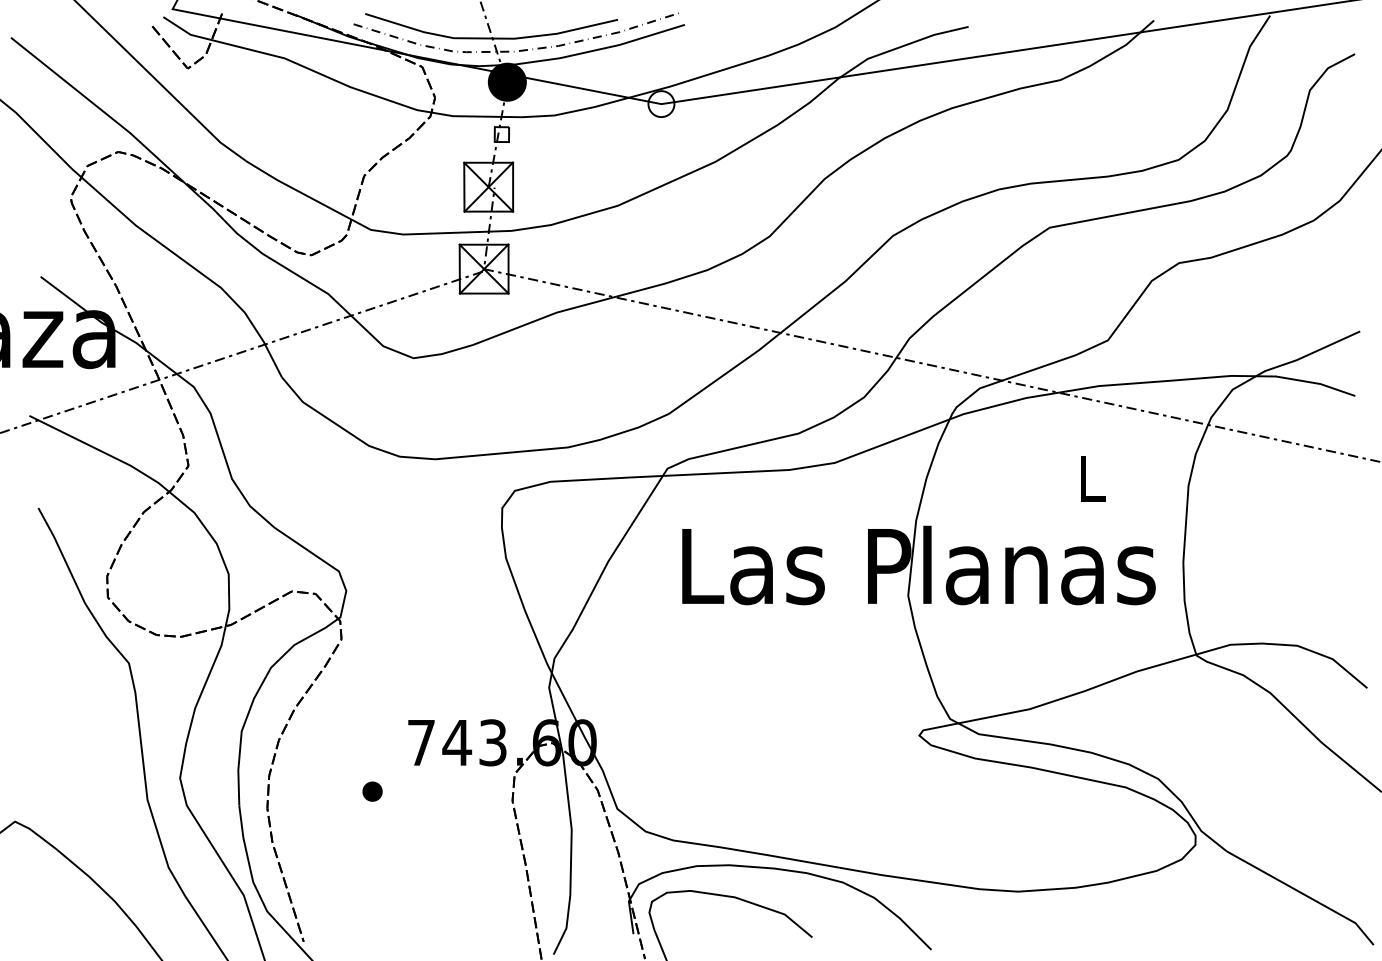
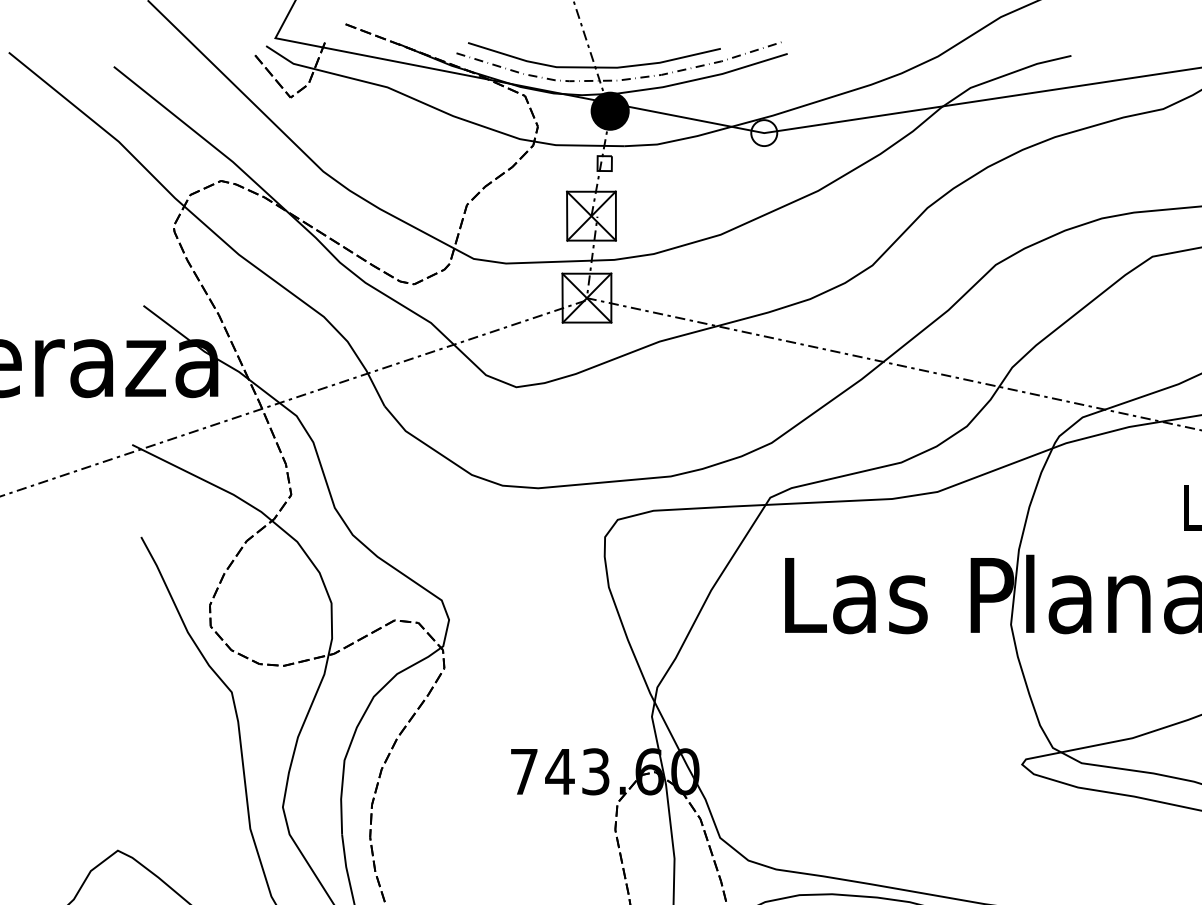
part: (372, 791) -> (475, 820), removed

